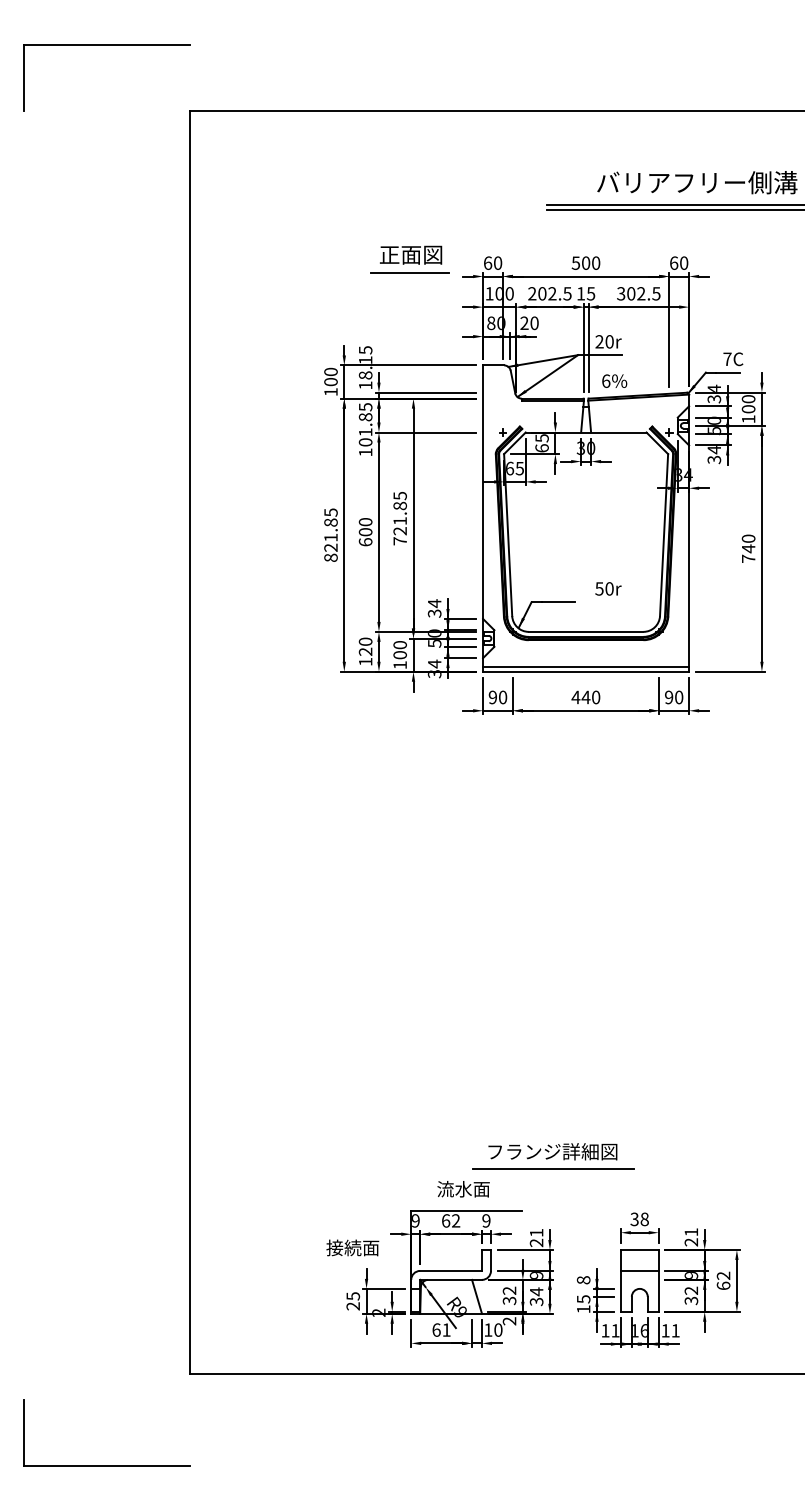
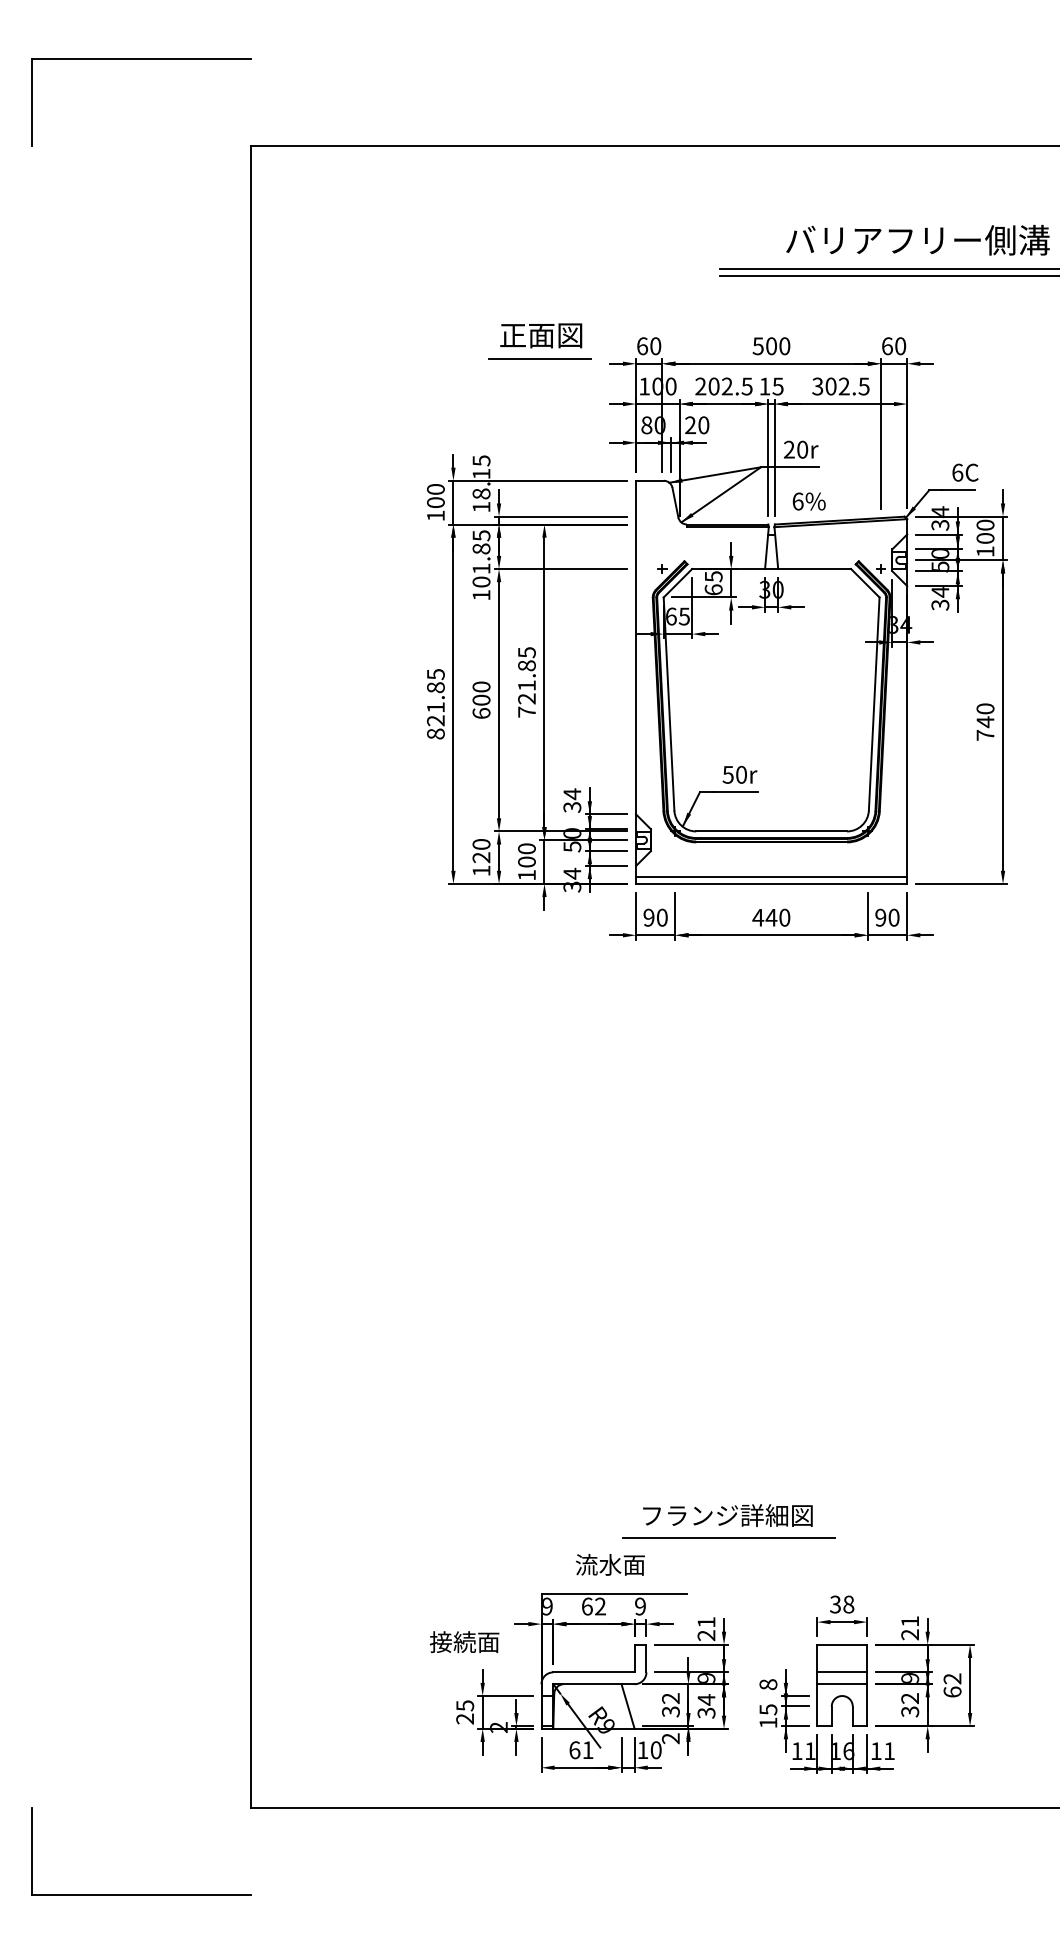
text: (727, 359) -> (957, 472), 7C -> 6C
text: (608, 588) -> (739, 774), moved
line: (639, 1280) -> (842, 1684), added
part: (107, 1465) -> (141, 1894), moved

